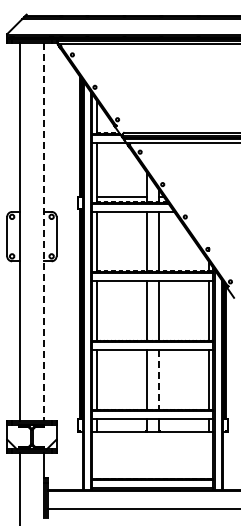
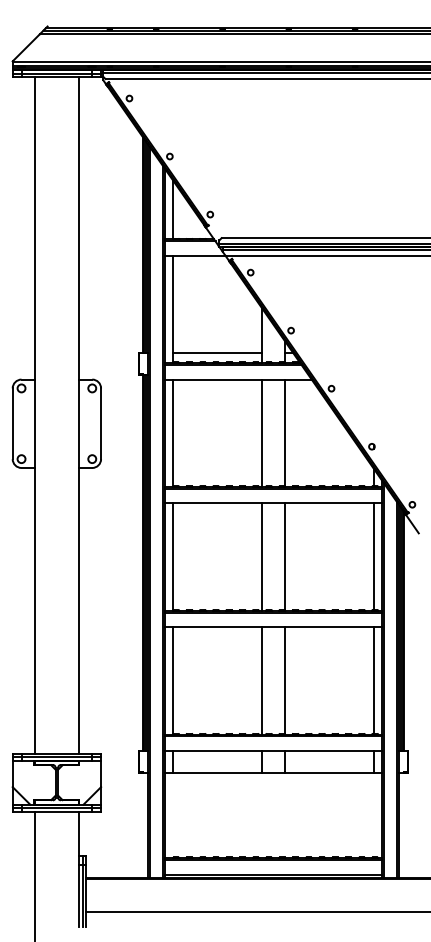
line: (44, 231) -> (79, 414), dashed -> solid
line: (159, 379) -> (285, 679), dashed -> solid

